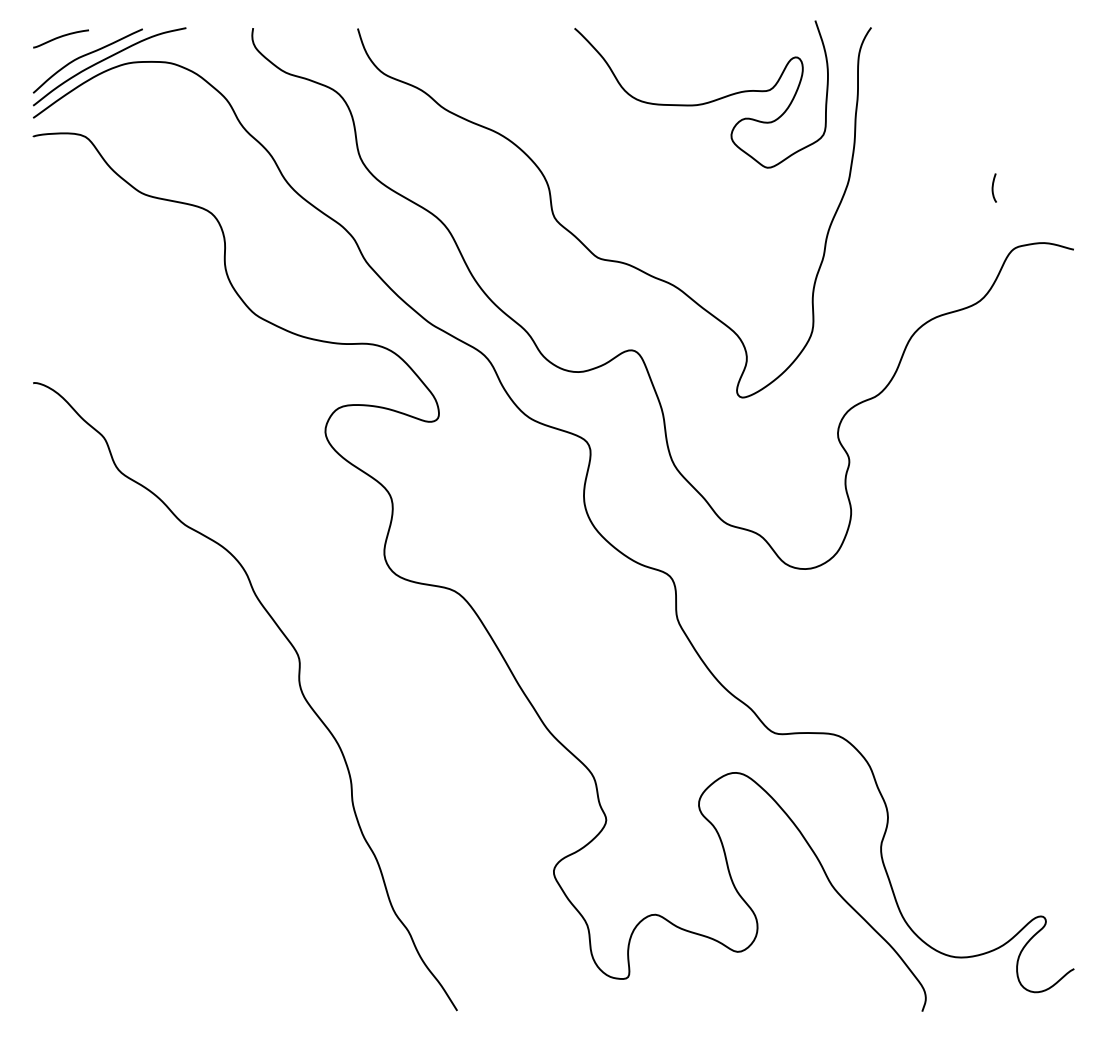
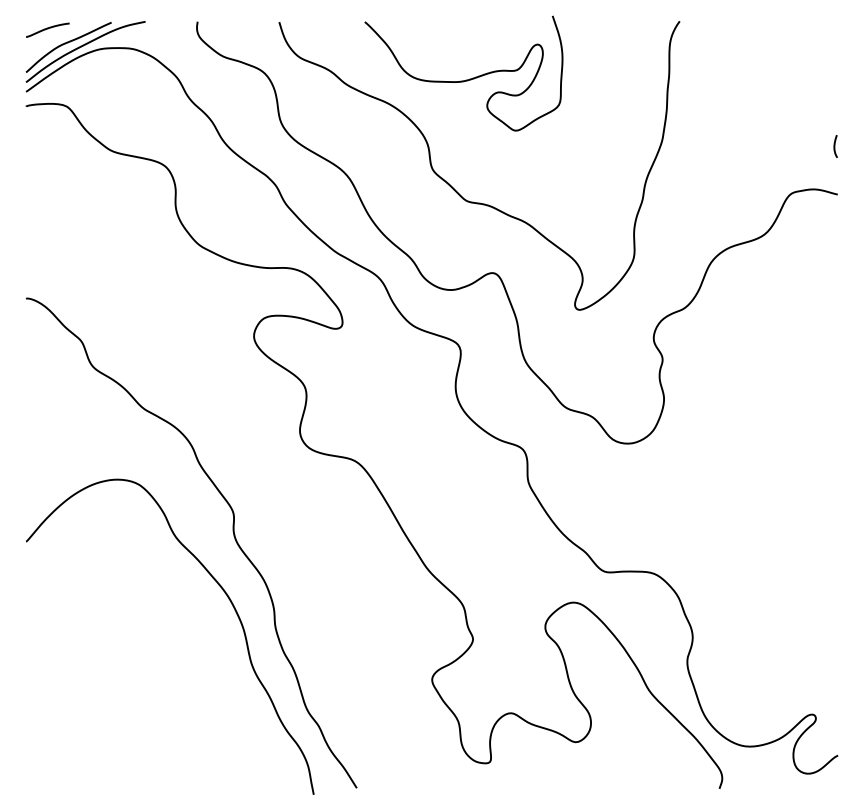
curve: (704, 102) -> (466, 79), moved
curve: (993, 187) -> (835, 146), moved
curve: (293, 769) -> (229, 599), added

